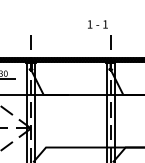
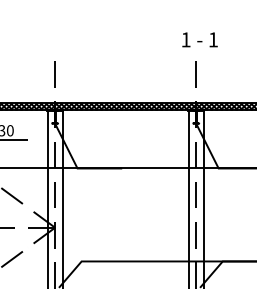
text: (97, 24) -> (199, 39), moved

